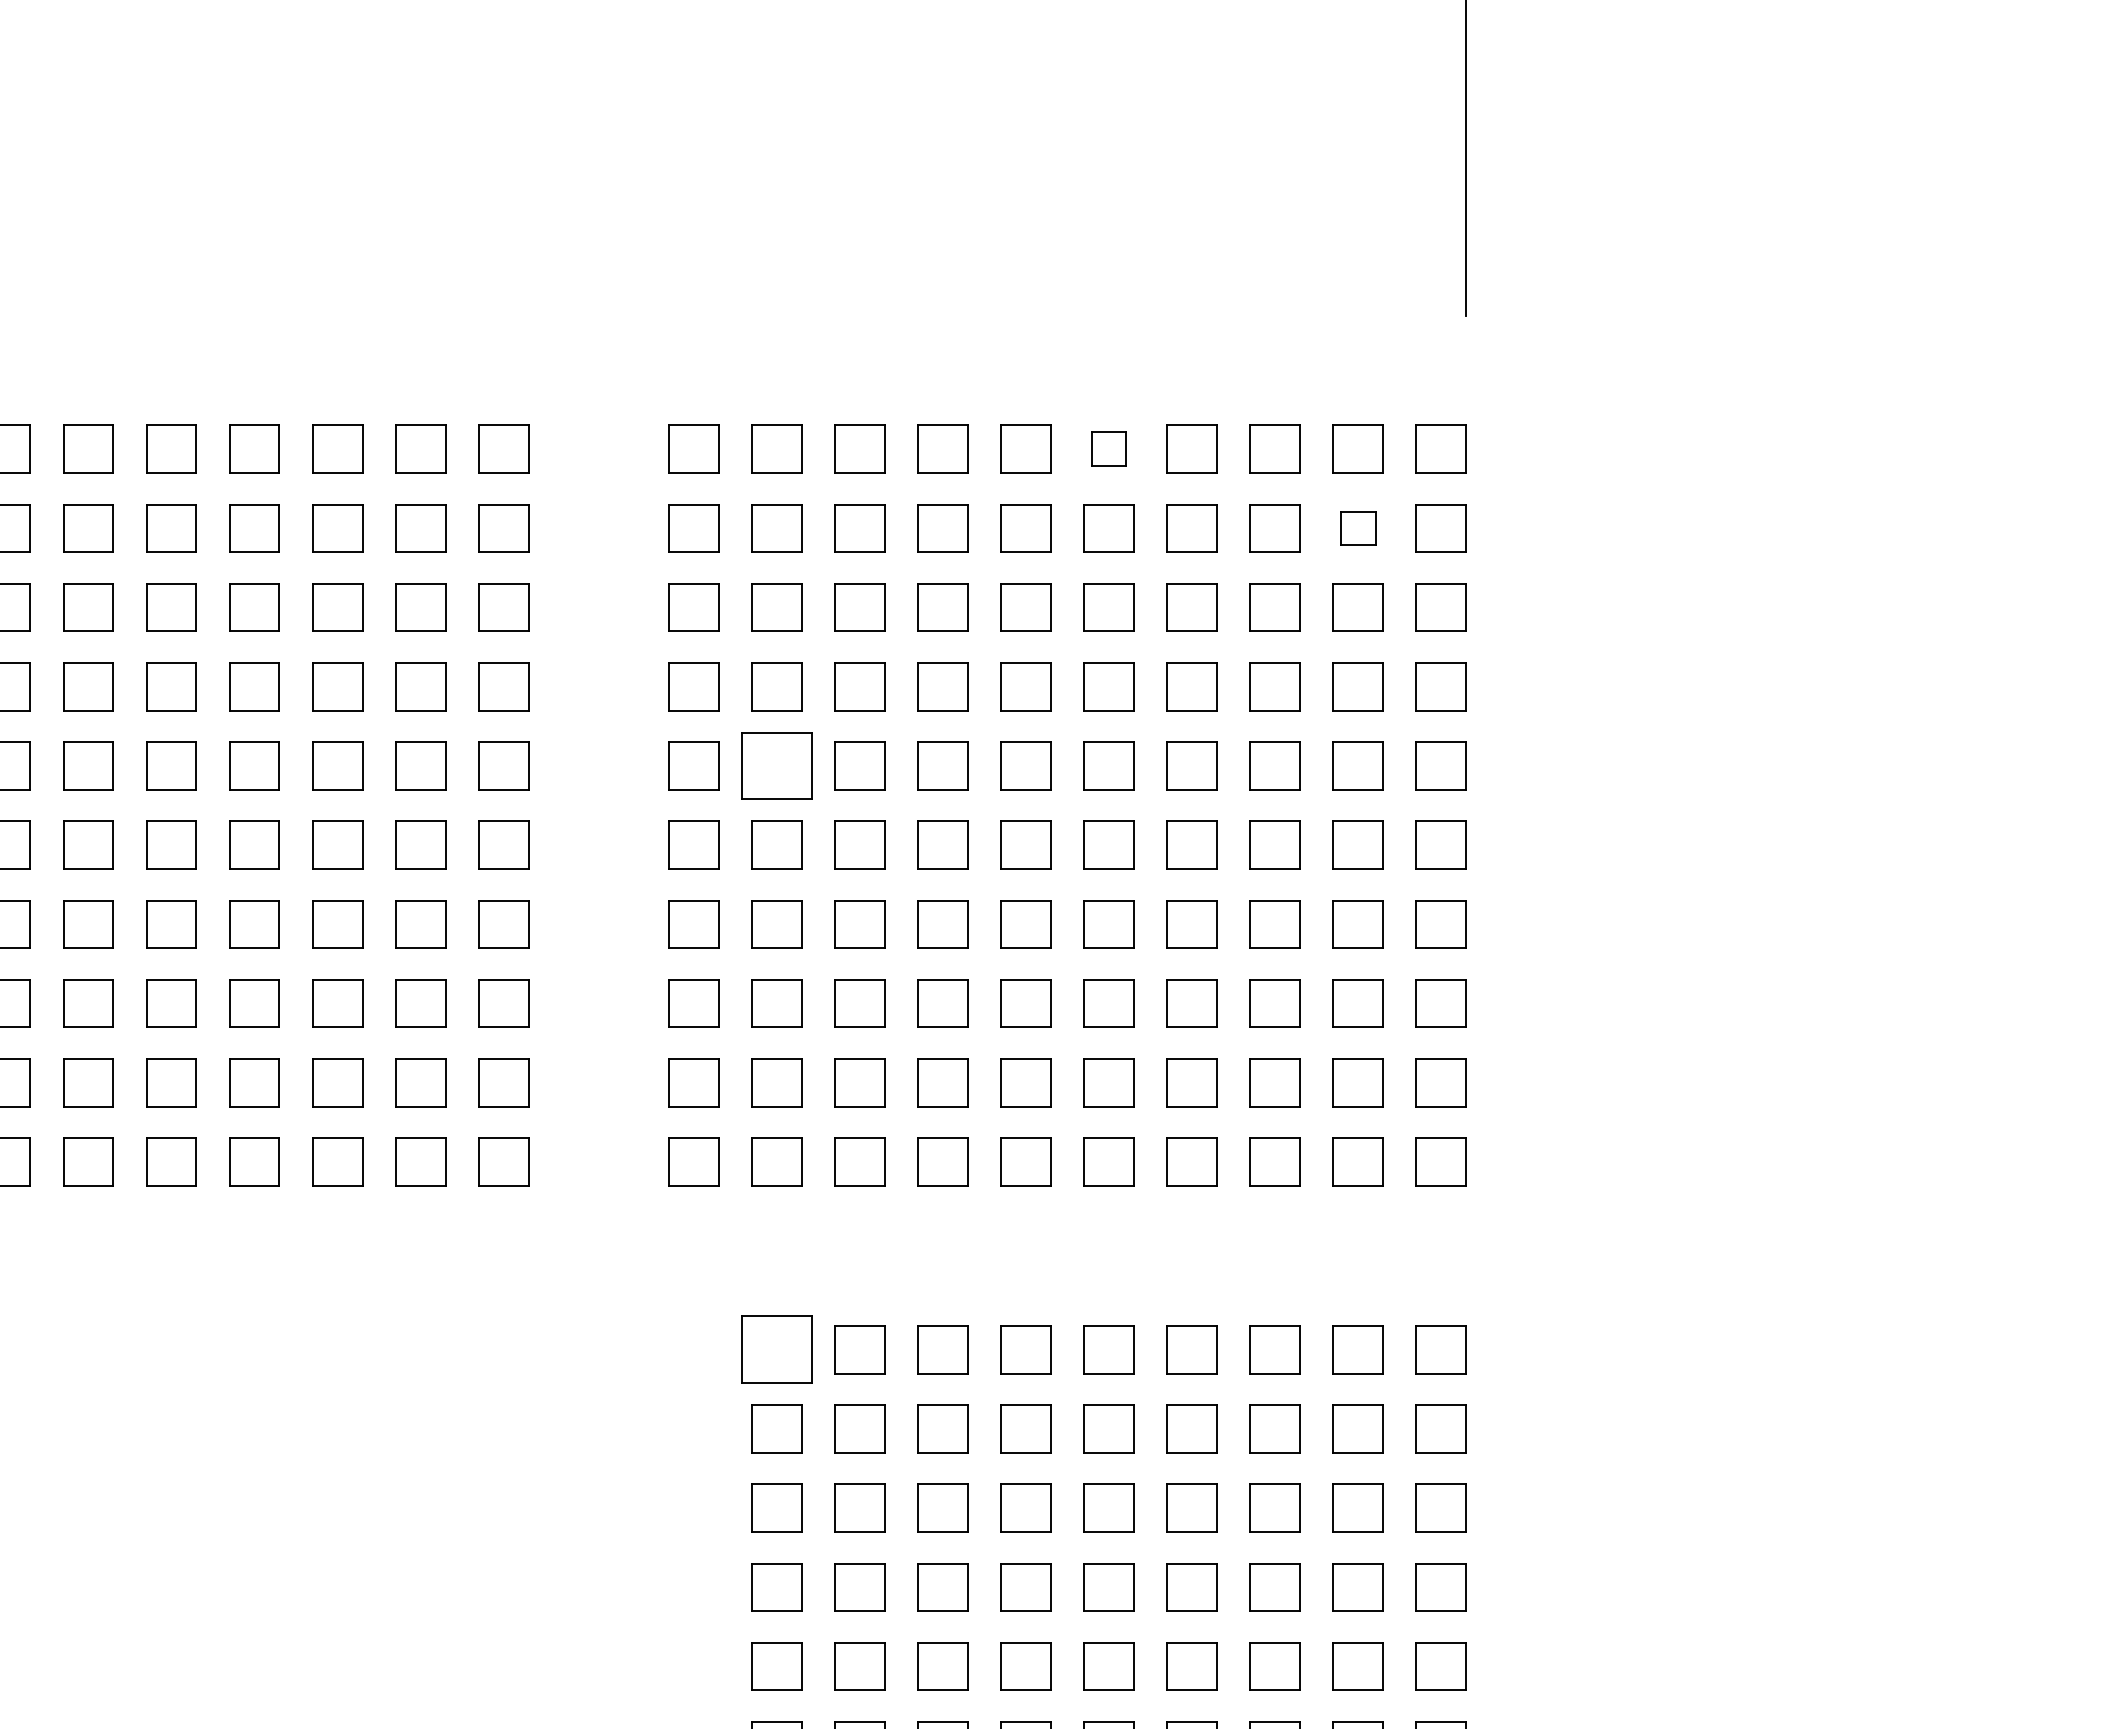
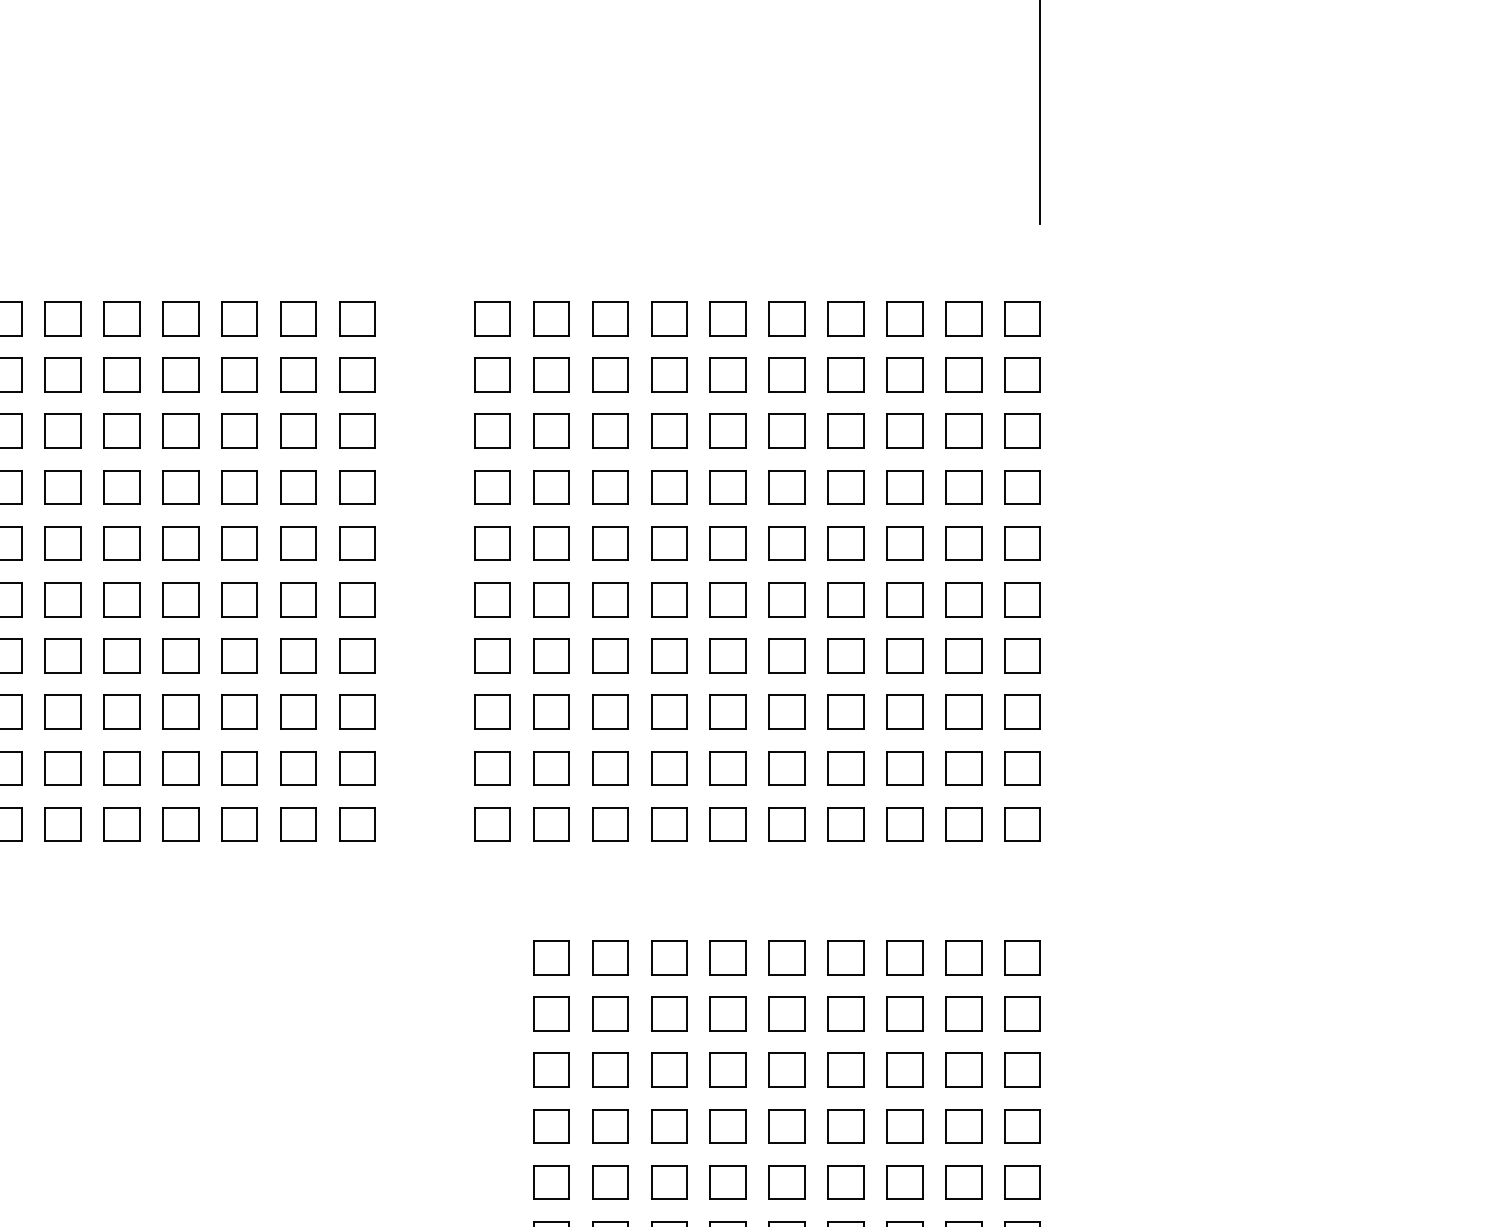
part: (1108, 448) -> (786, 318), size x1.43
part: (1357, 528) -> (963, 375), size x1.43
part: (776, 765) -> (551, 543), size x0.71
part: (776, 1349) -> (551, 957), size x0.71

